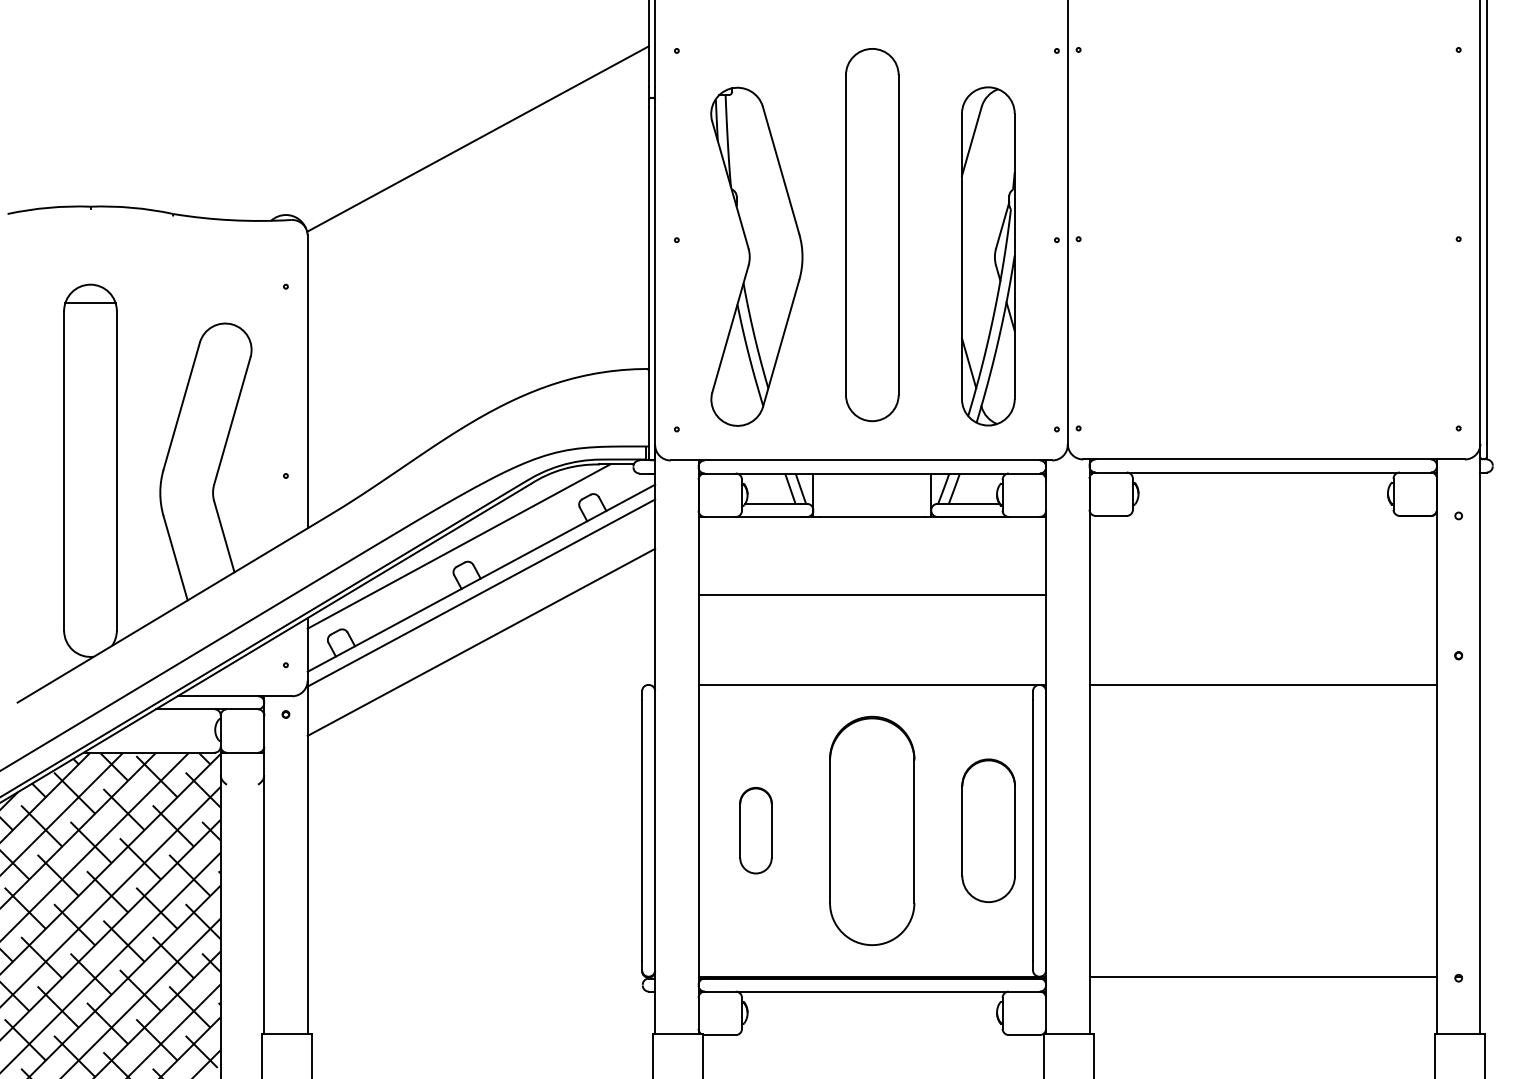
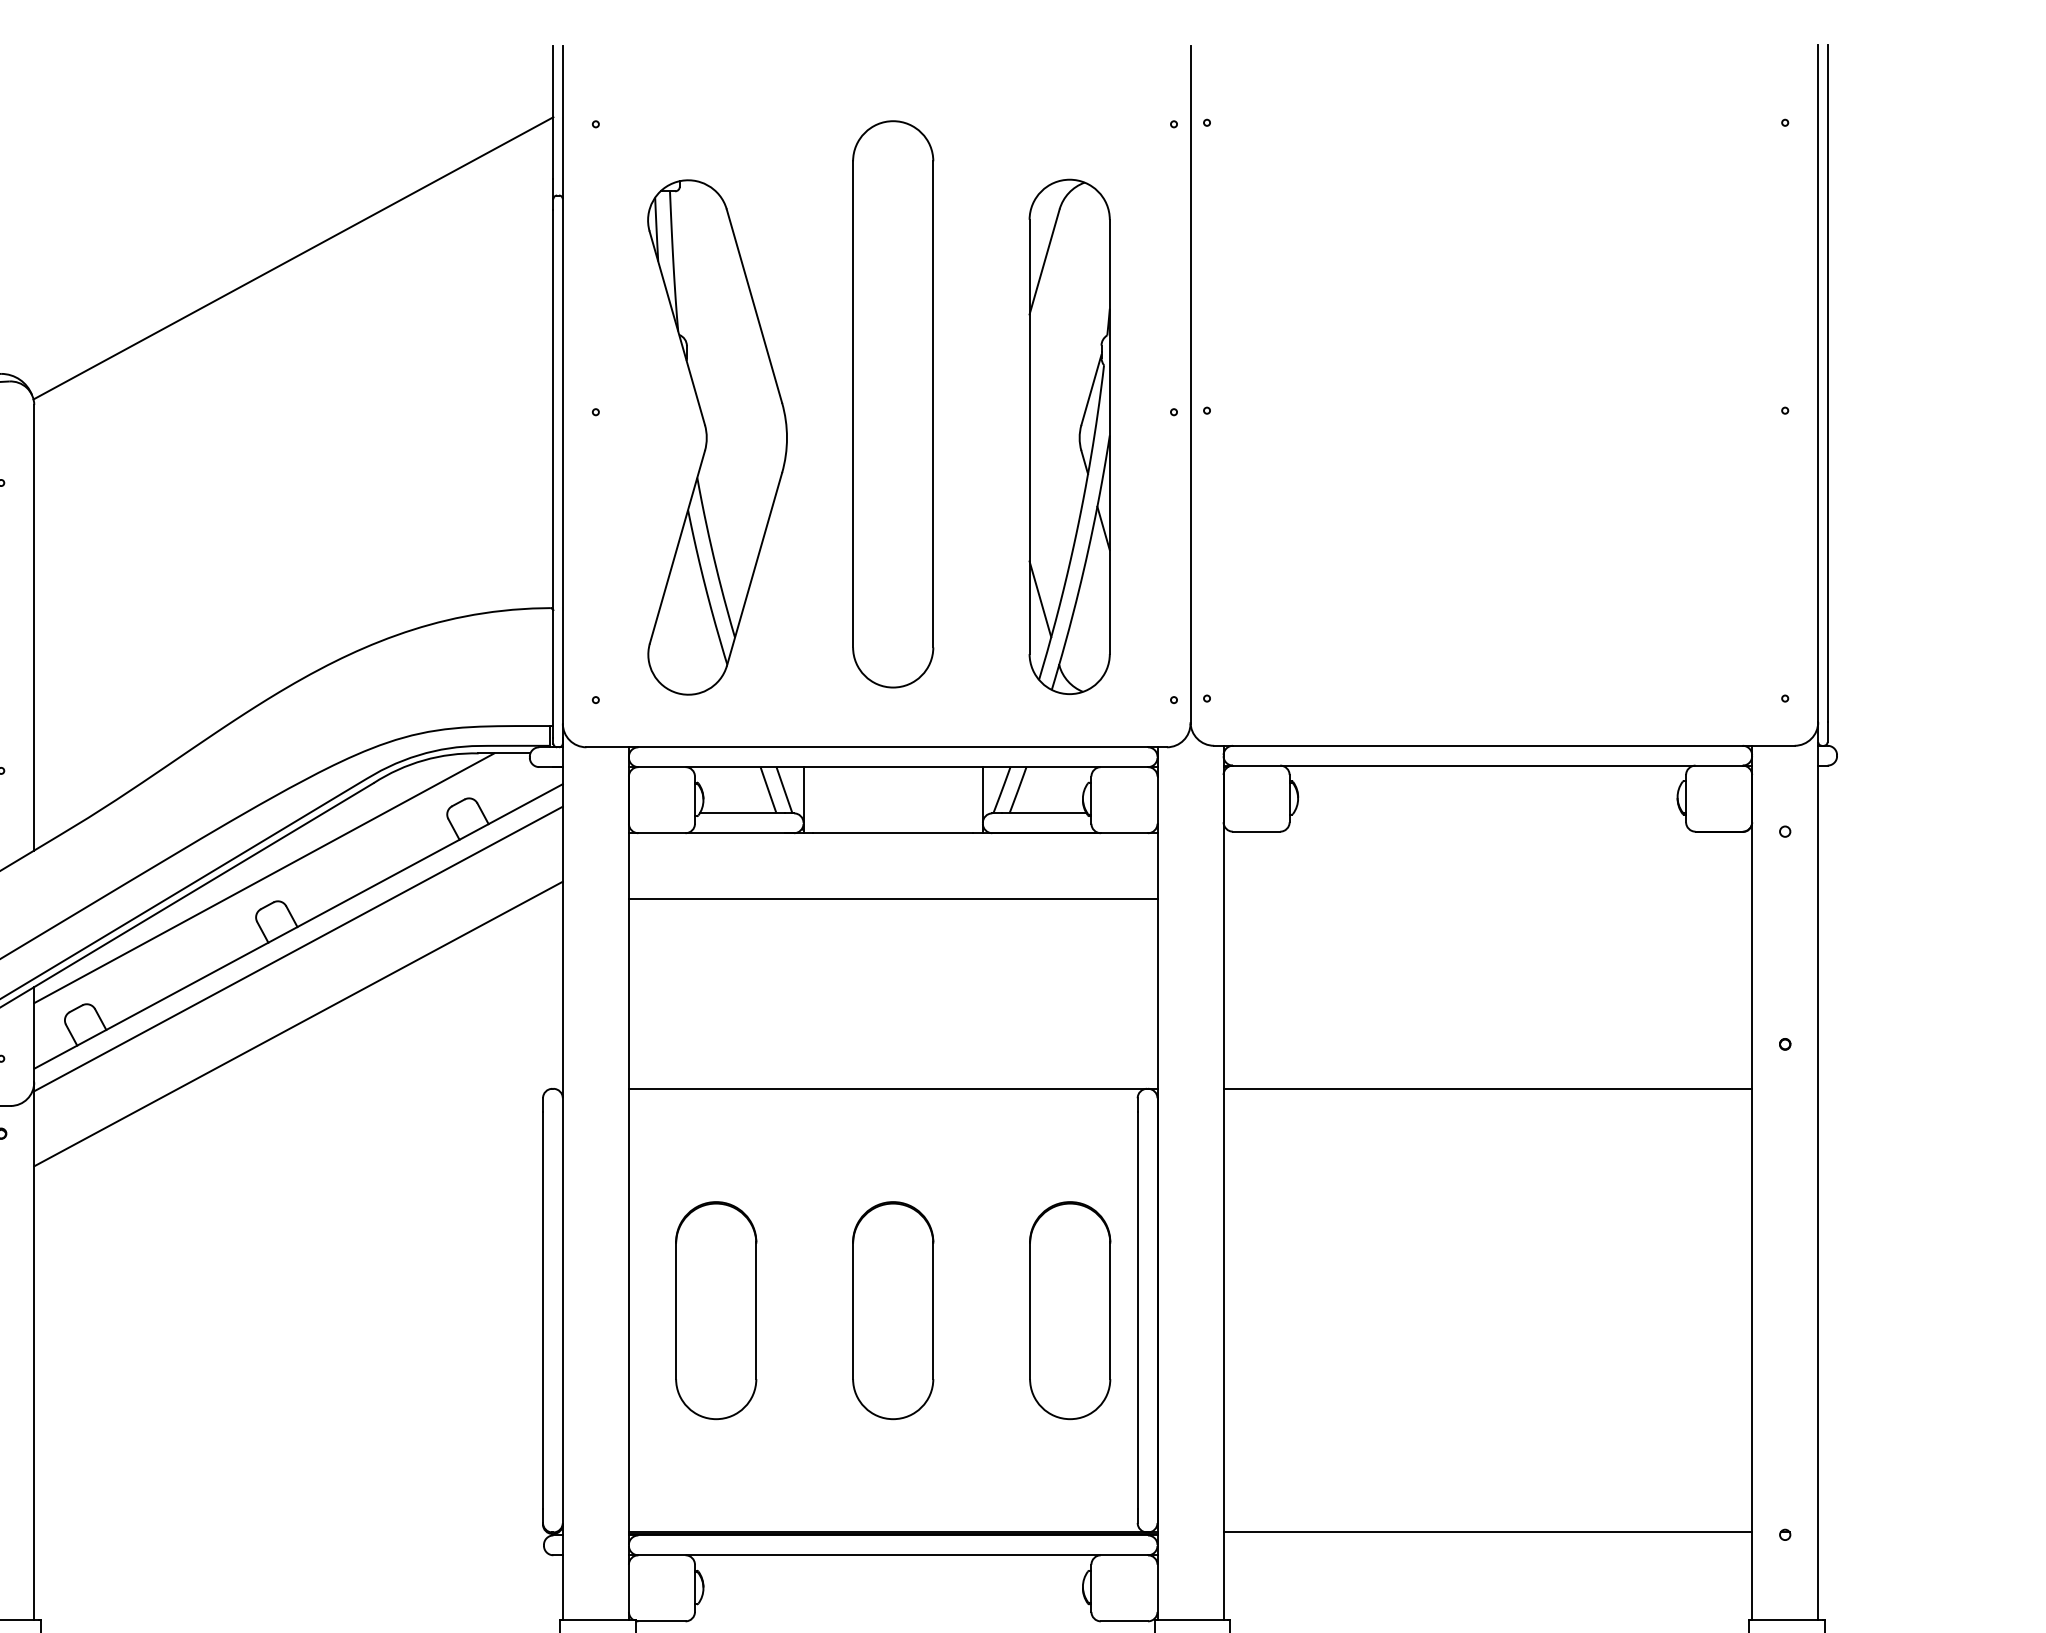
line: (872, 595) -> (893, 899), moved
part: (755, 830) -> (715, 1310), size x1.67
part: (872, 830) -> (893, 1310), size x0.62

